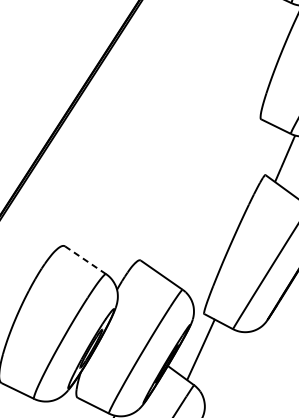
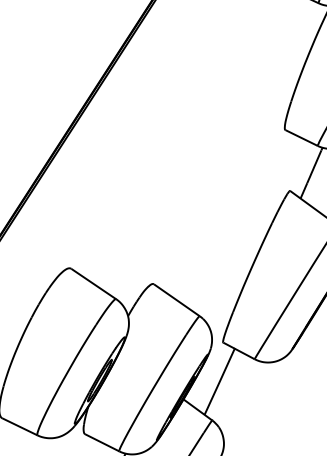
line: (85, 259) -> (93, 283), dashed -> solid

